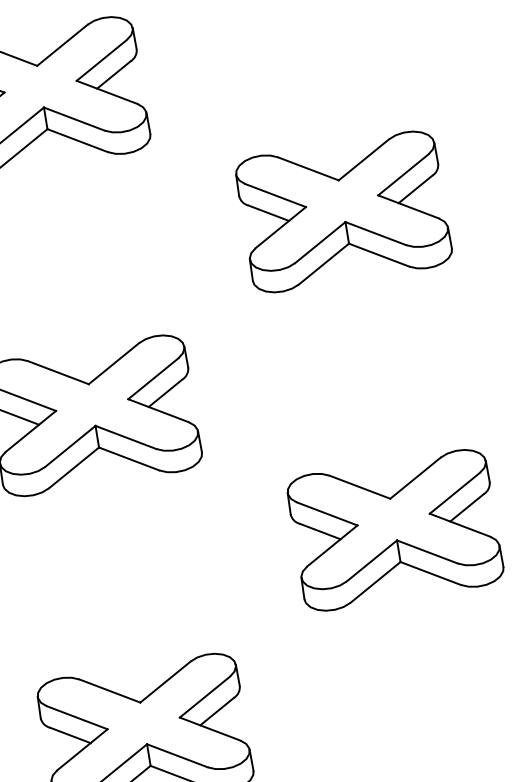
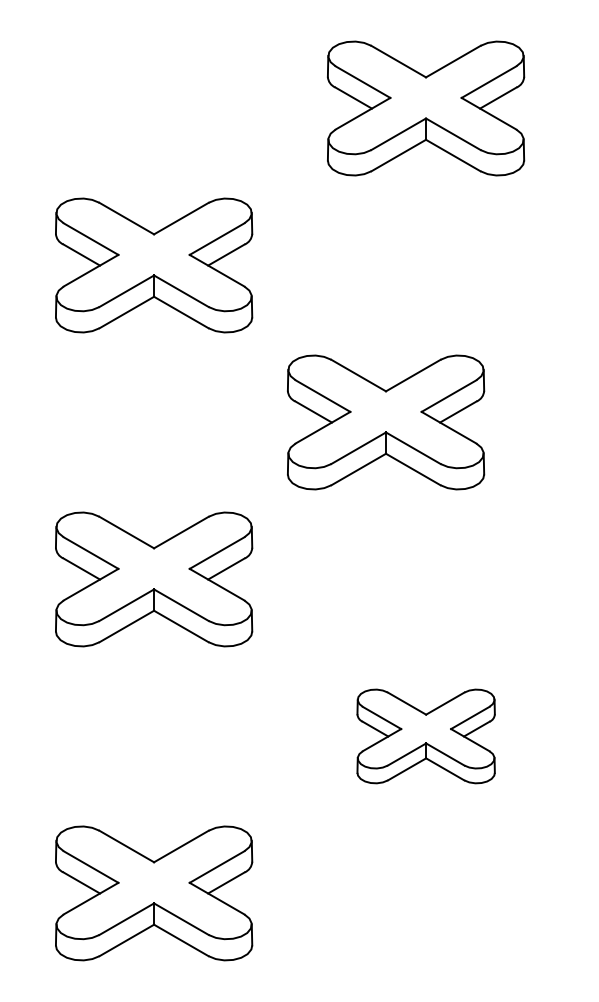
part: (344, 211) -> (386, 422), moved
part: (395, 530) -> (426, 736), size x0.7

